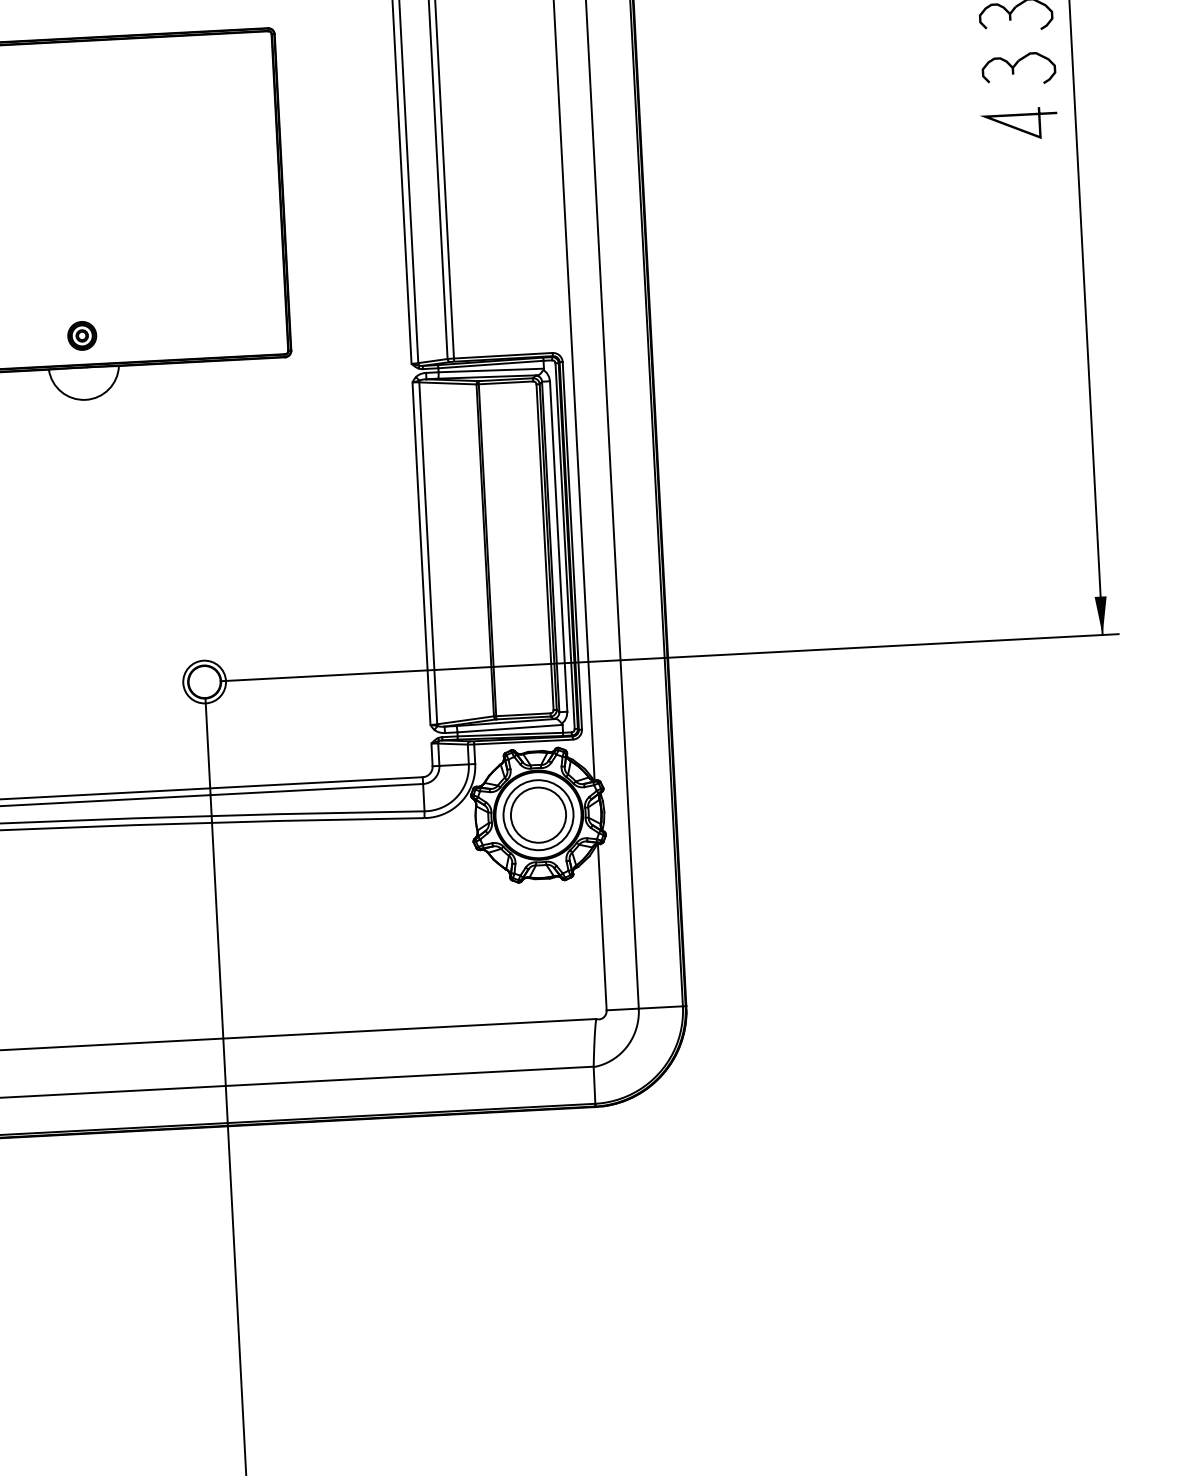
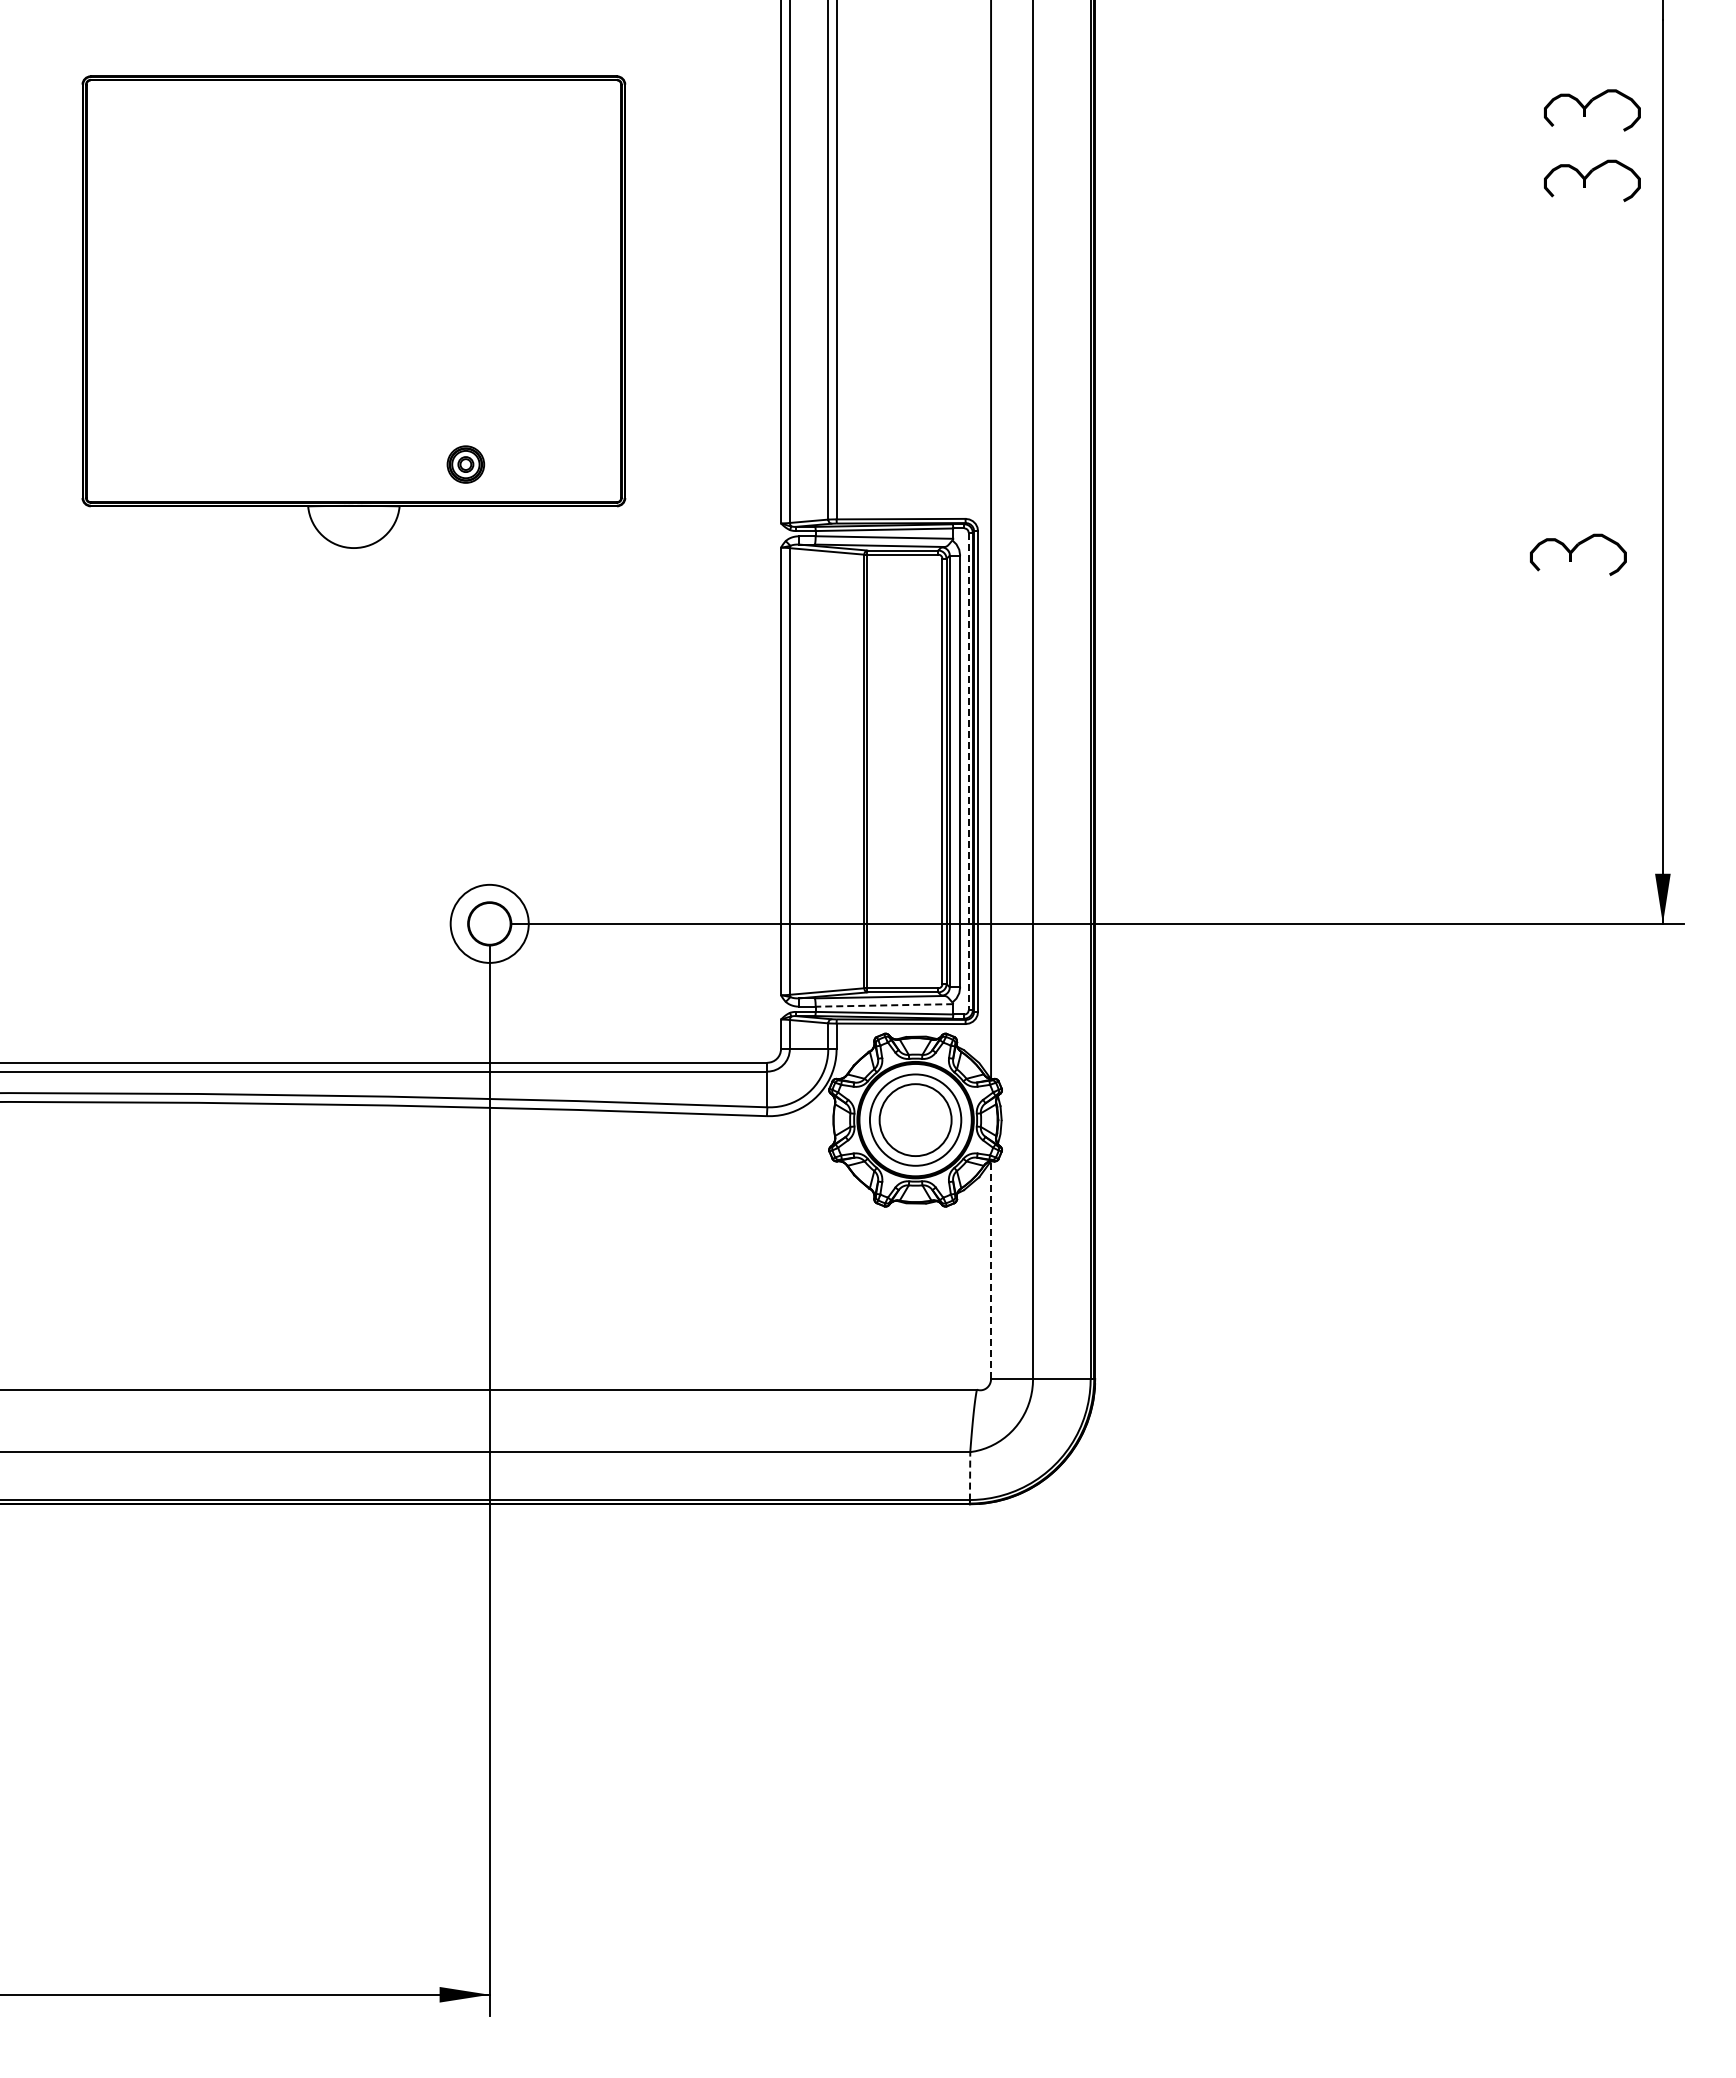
line: (1017, 127) -> (1586, 256), removed
part: (81, 335) -> (465, 464), moved
part: (1023, 355) -> (1578, 554), added
line: (565, 546) -> (968, 771), solid -> dashed
circle: (204, 681) -> (489, 923), size x1.4
line: (510, 728) -> (884, 1005), solid -> dashed
line: (602, 926) -> (991, 1269), solid -> dashed
line: (594, 1085) -> (970, 1475), solid -> dashed

